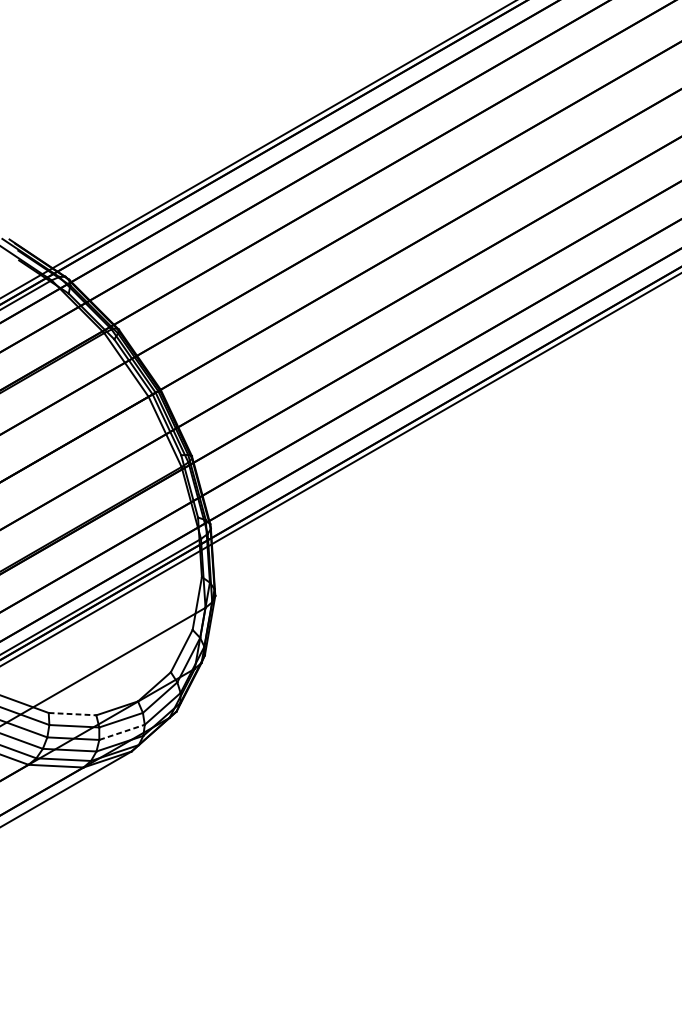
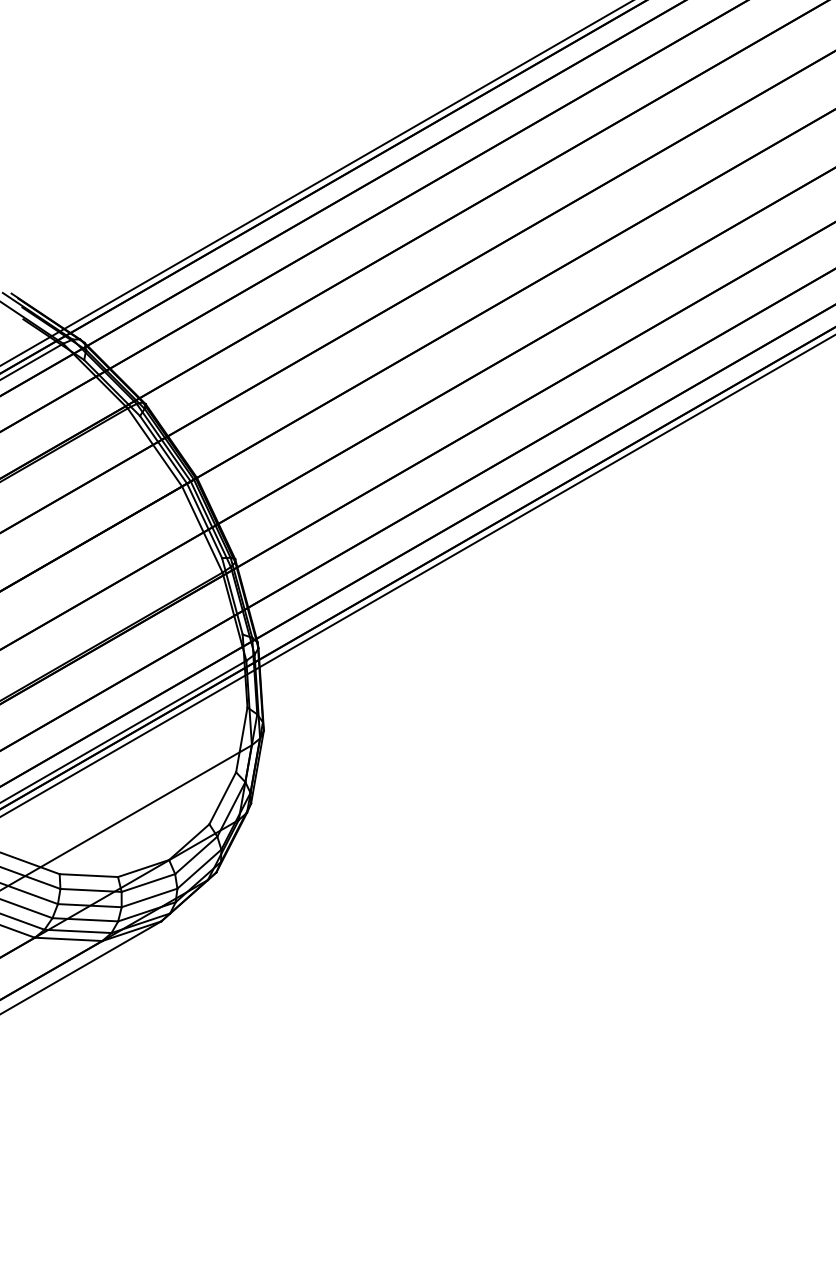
line: (73, 714) -> (89, 875), dashed -> solid
line: (122, 732) -> (150, 897), dashed -> solid

